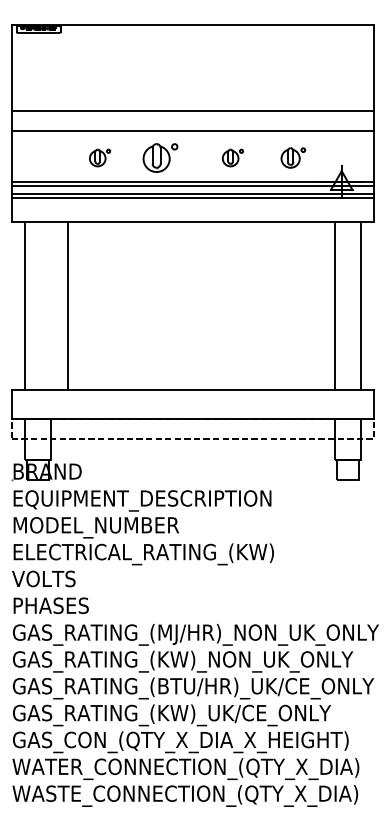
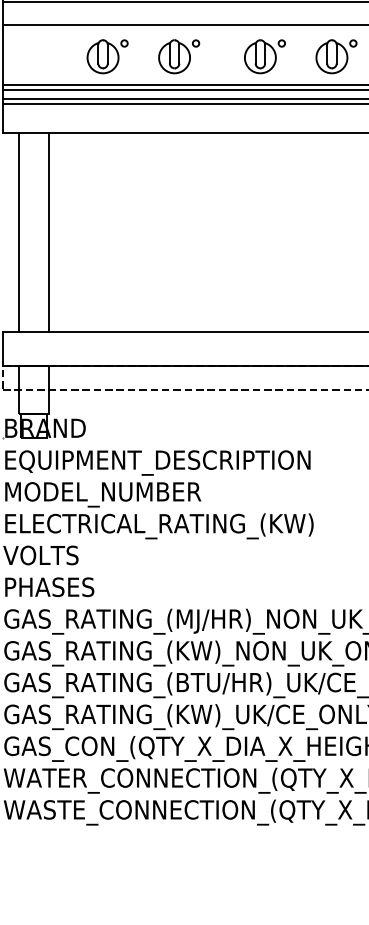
part: (99, 157) -> (106, 56), size x1.67
part: (232, 157) -> (264, 56), size x1.67
part: (293, 157) -> (336, 56), size x1.43
line: (67, 306) -> (48, 232), moved

